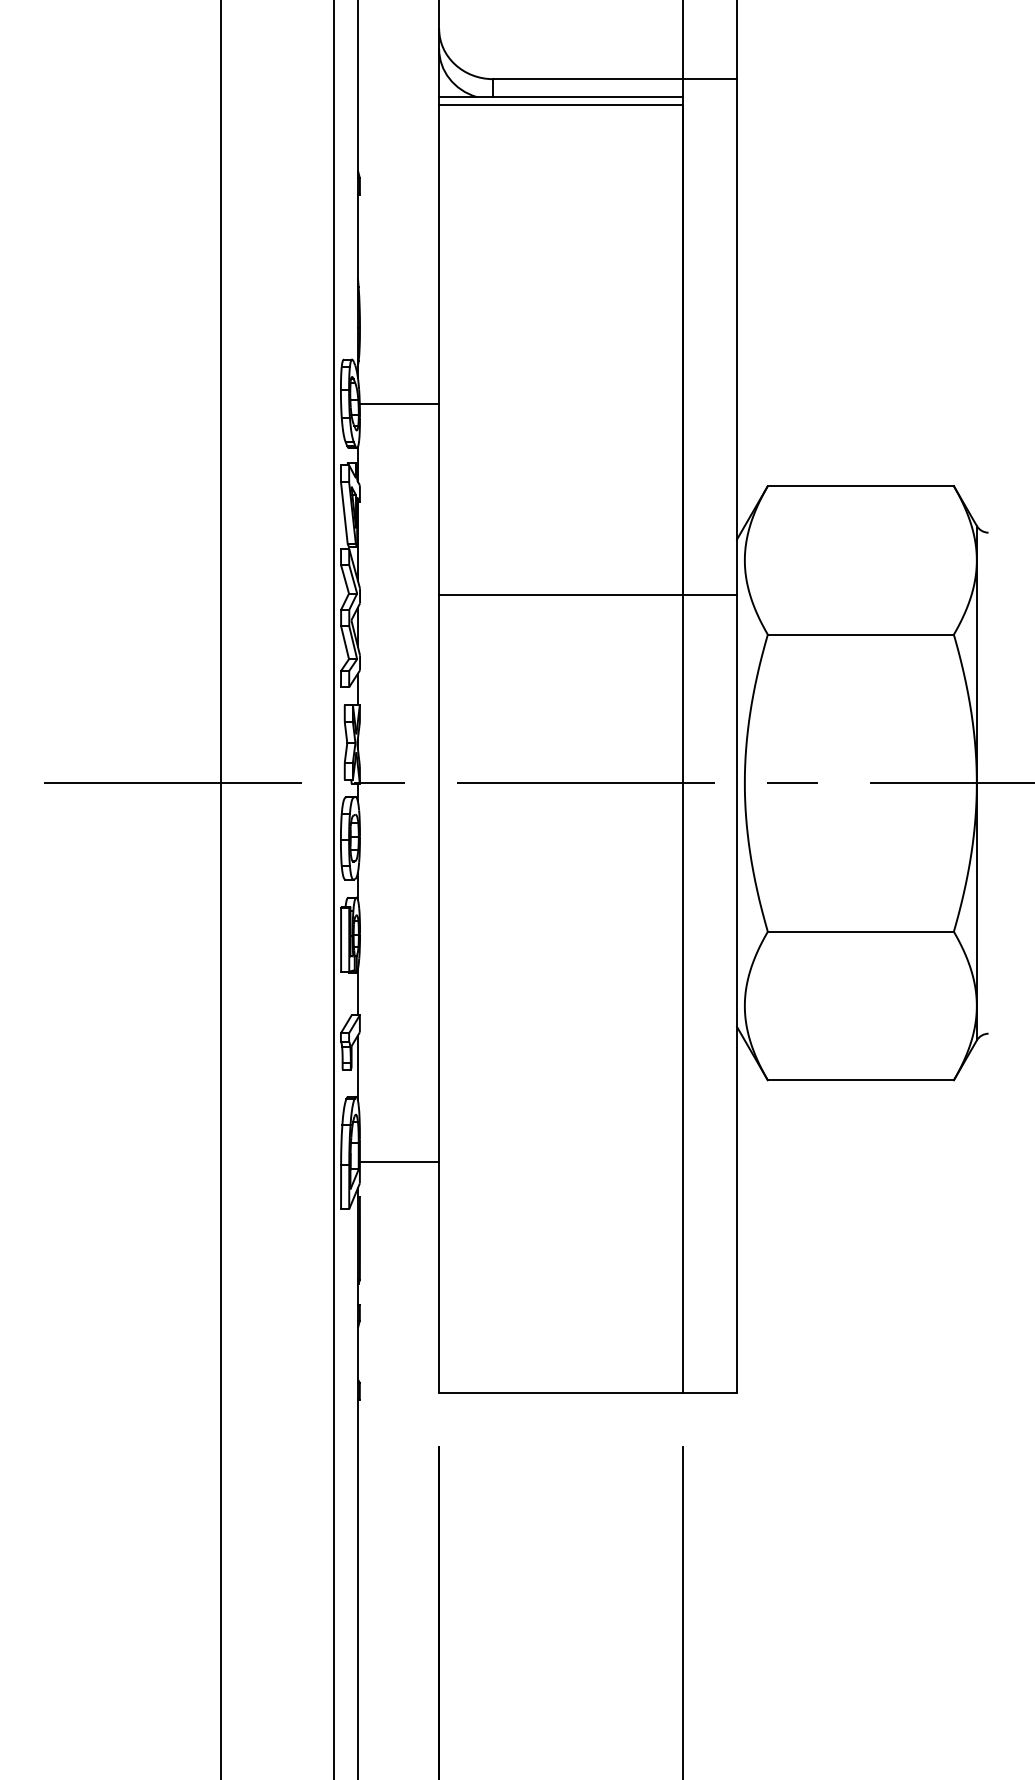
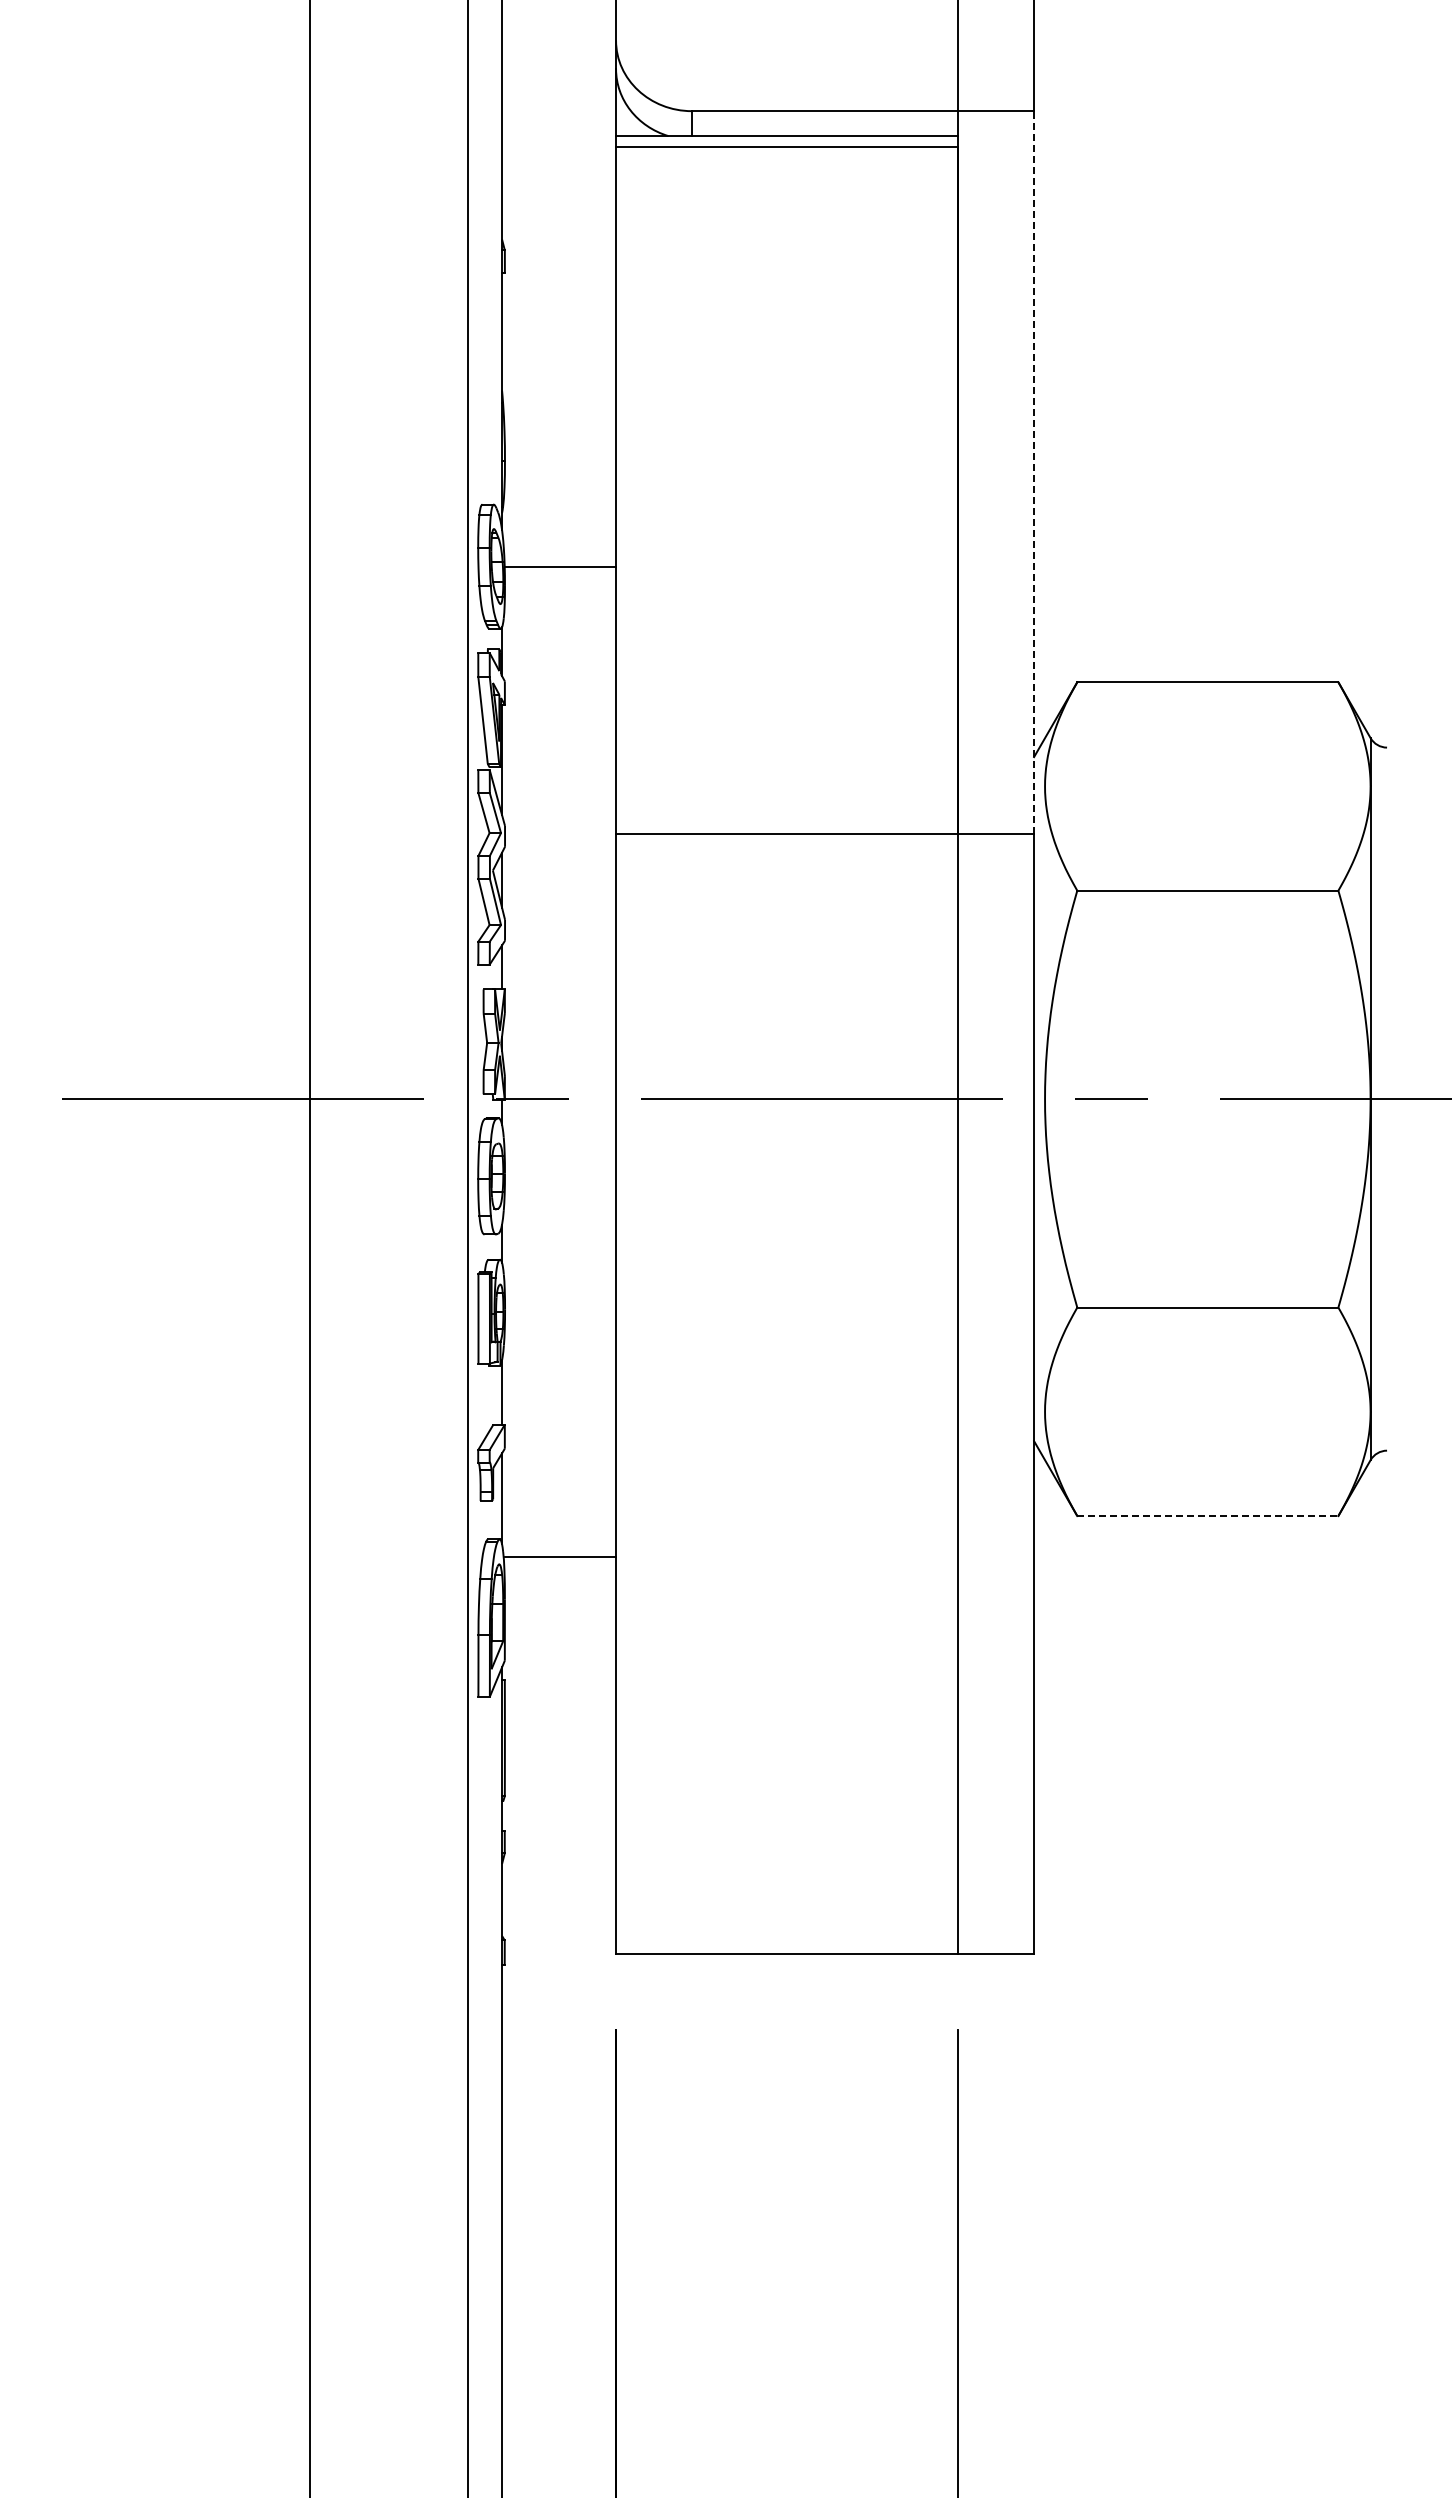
line: (737, 336) -> (1034, 472), solid -> dashed
line: (860, 1080) -> (1207, 1516), solid -> dashed
line: (399, 1162) -> (560, 1557), moved

